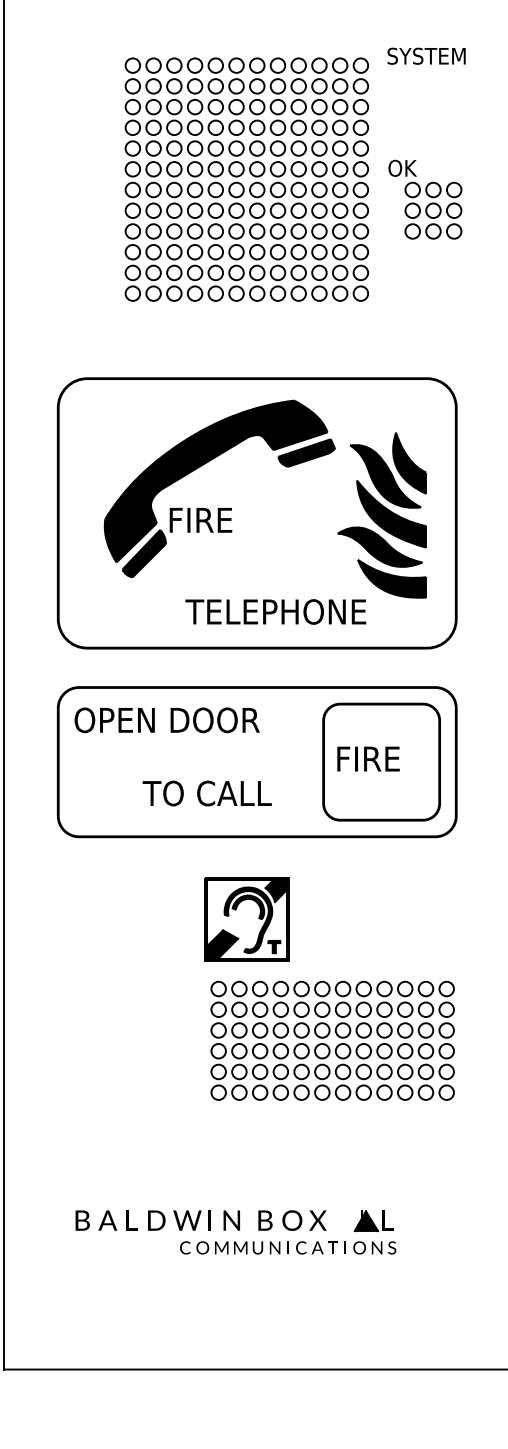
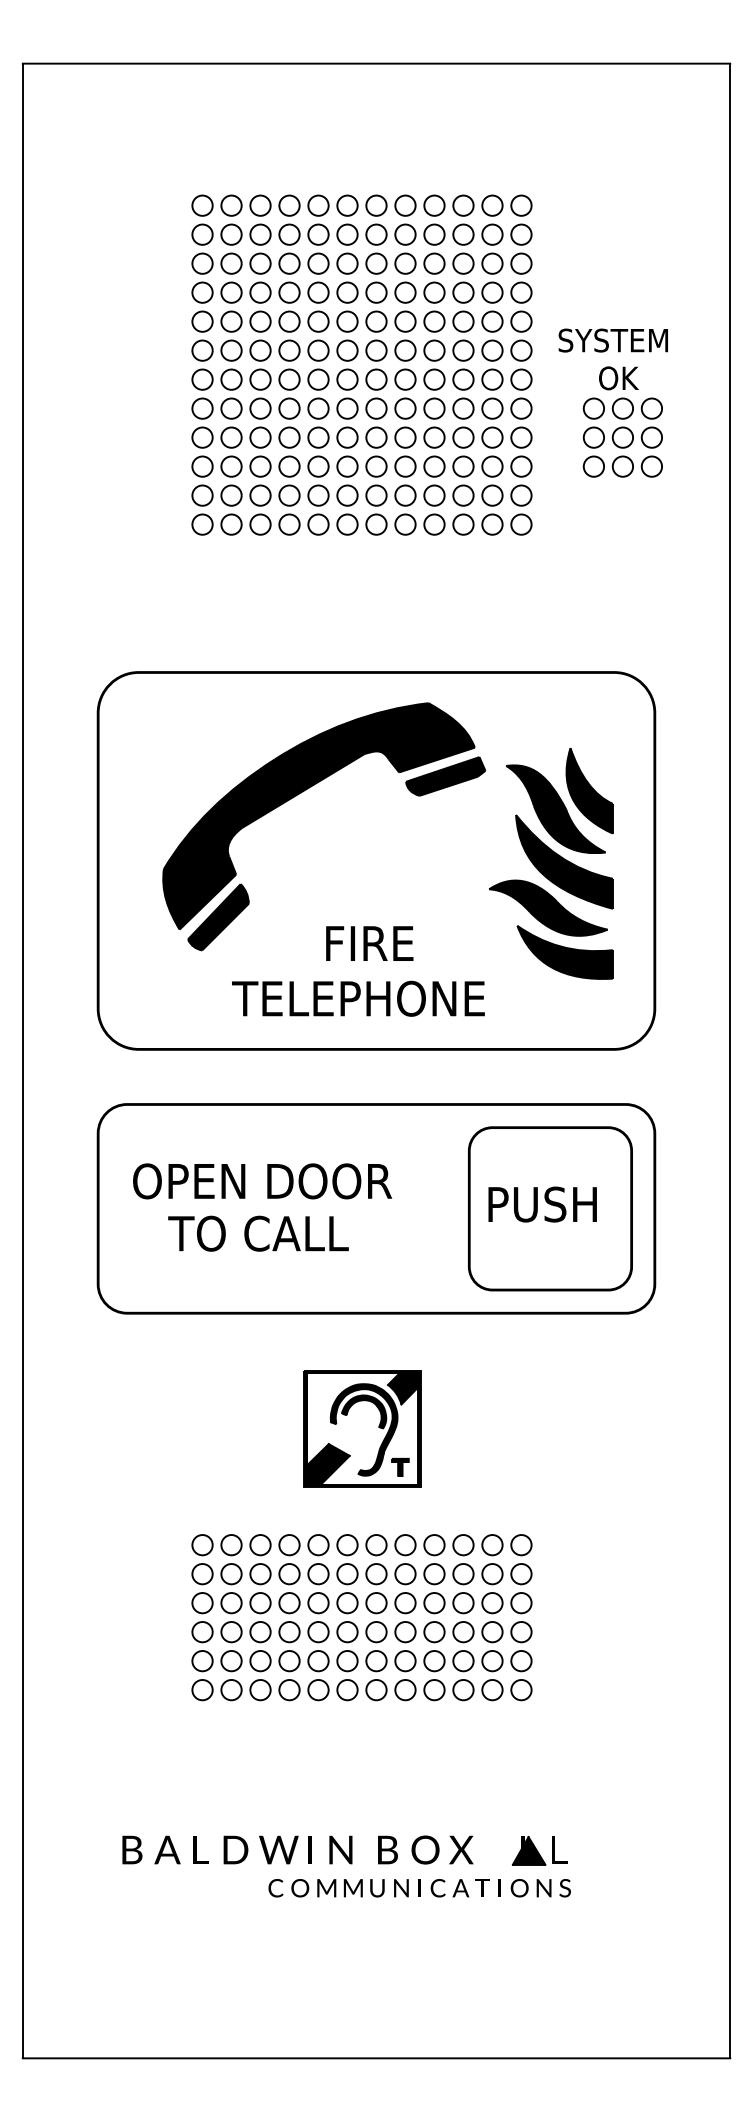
text: (426, 56) -> (612, 340), moved
text: (402, 168) -> (618, 378), moved
part: (242, 174) -> (355, 358), moved
text: (200, 520) -> (369, 943), moved
text: (275, 611) -> (358, 998), moved
text: (167, 720) -> (262, 1181), moved
text: (377, 759) -> (544, 1204), FIRE -> PUSH
text: (207, 793) -> (258, 1233), moved
part: (328, 1035) -> (355, 1610), moved

